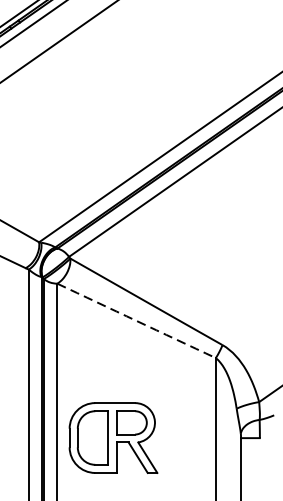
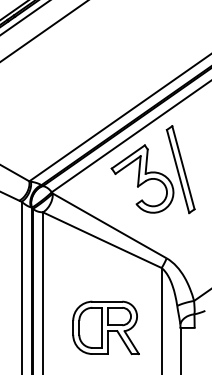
part: (203, 226) -> (152, 169), added
arc: (136, 321) -> (102, 240), dashed -> solid
part: (112, 437) -> (105, 327), moved

